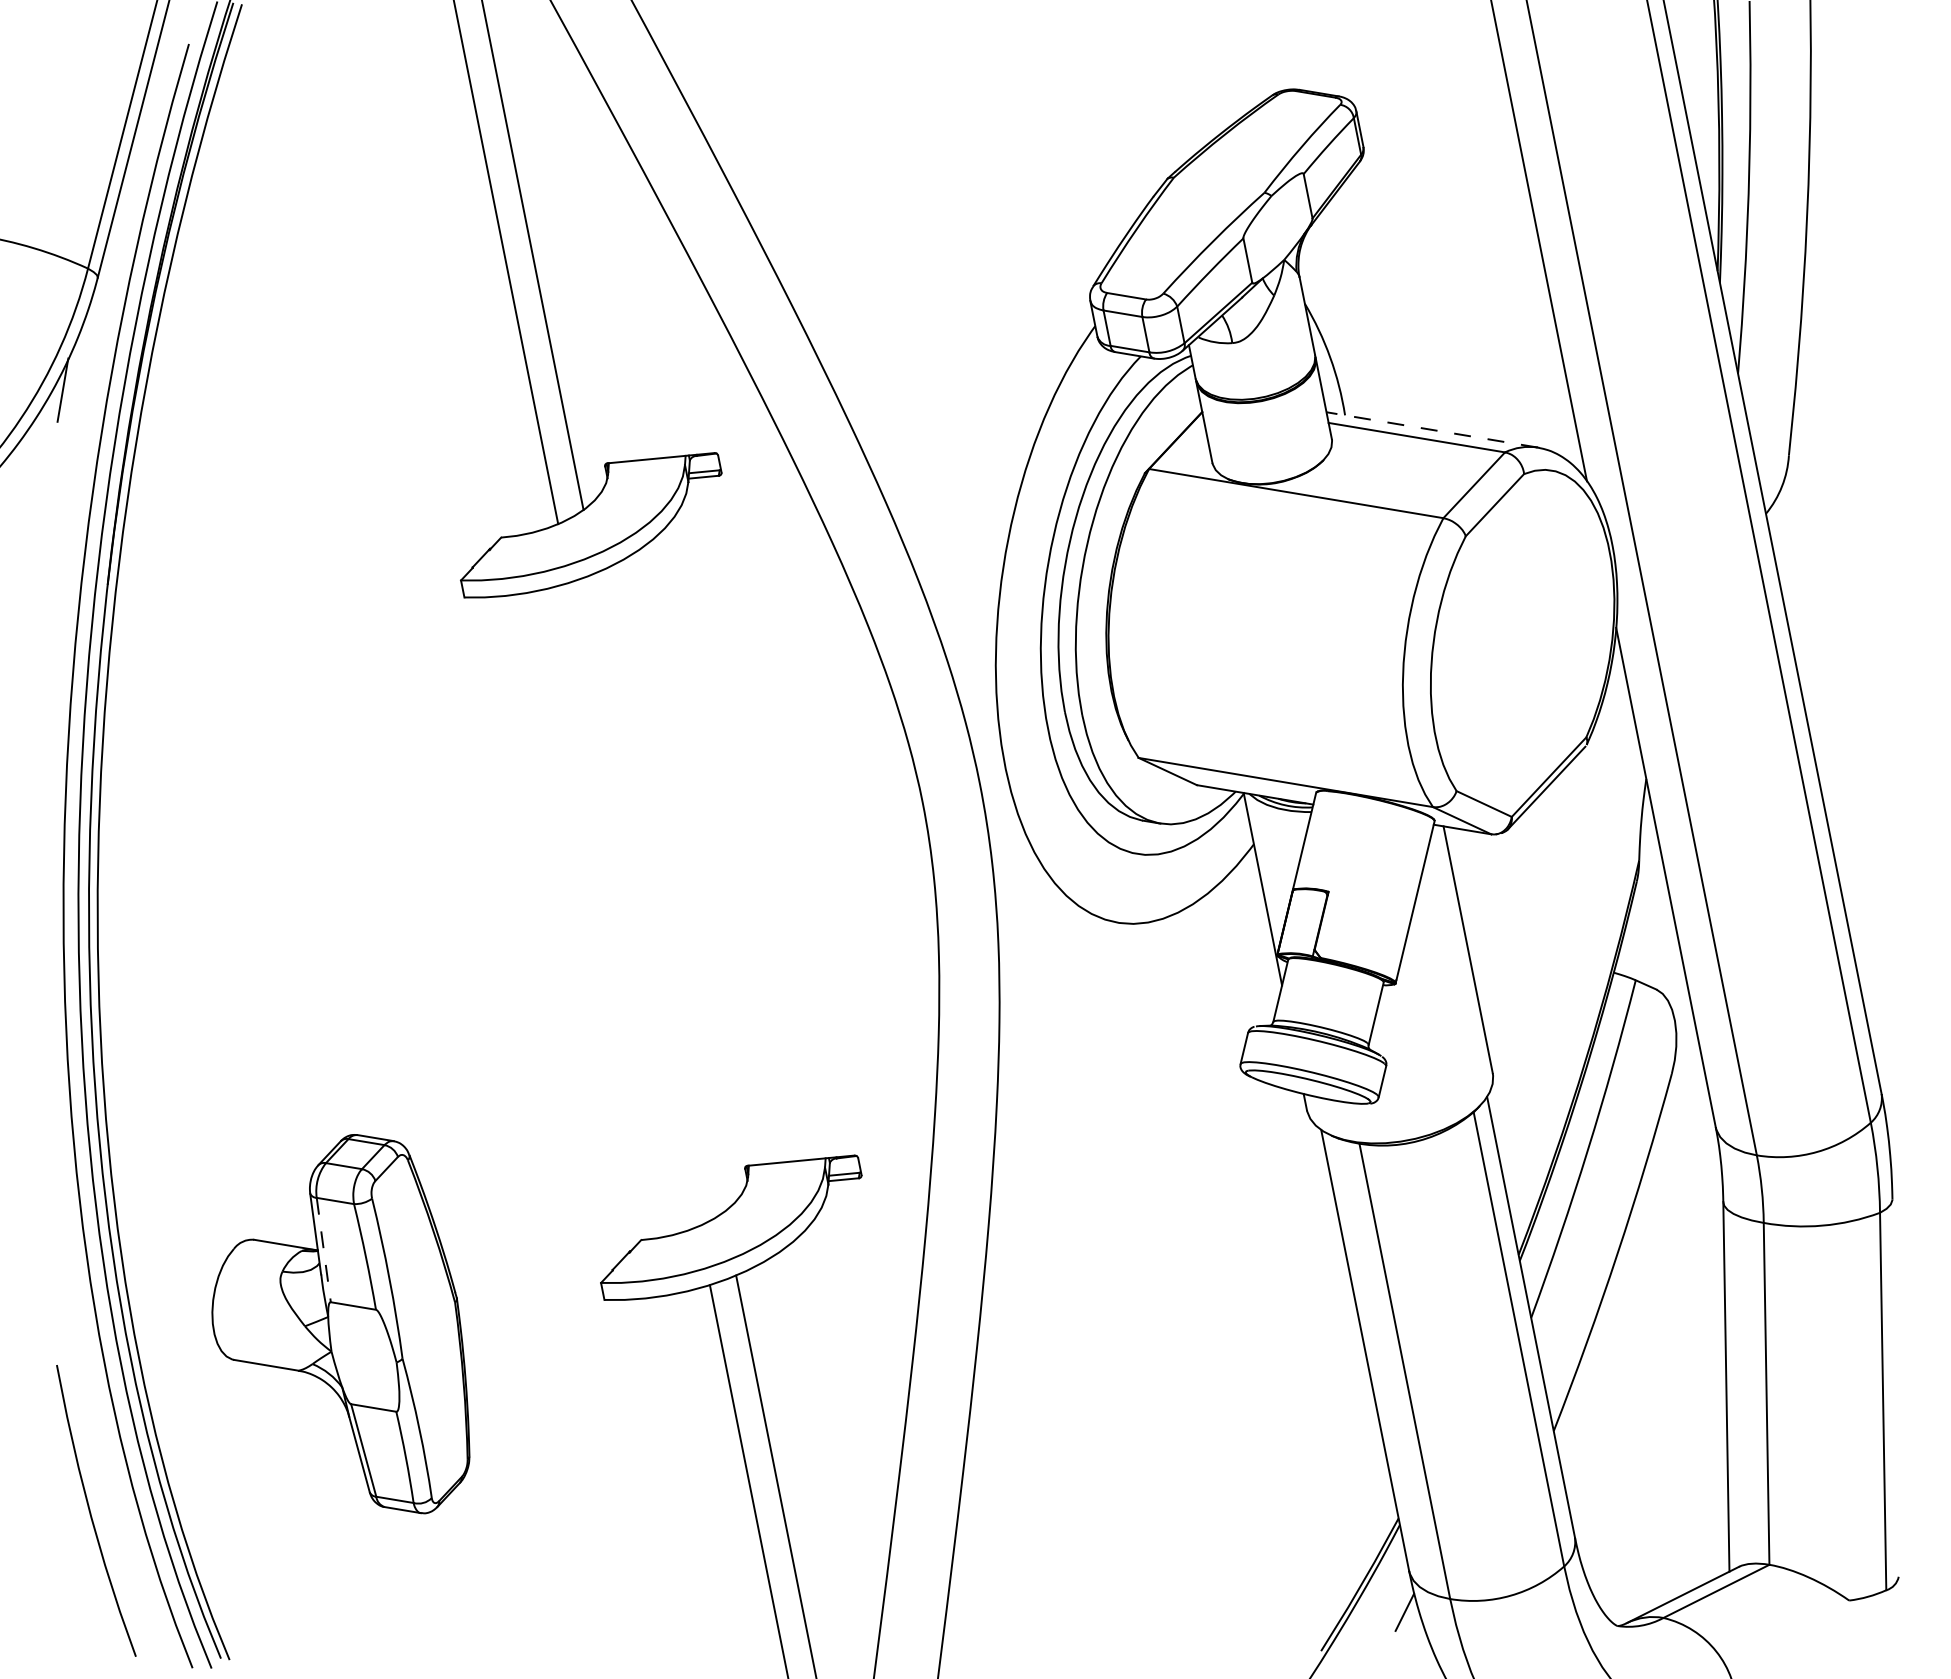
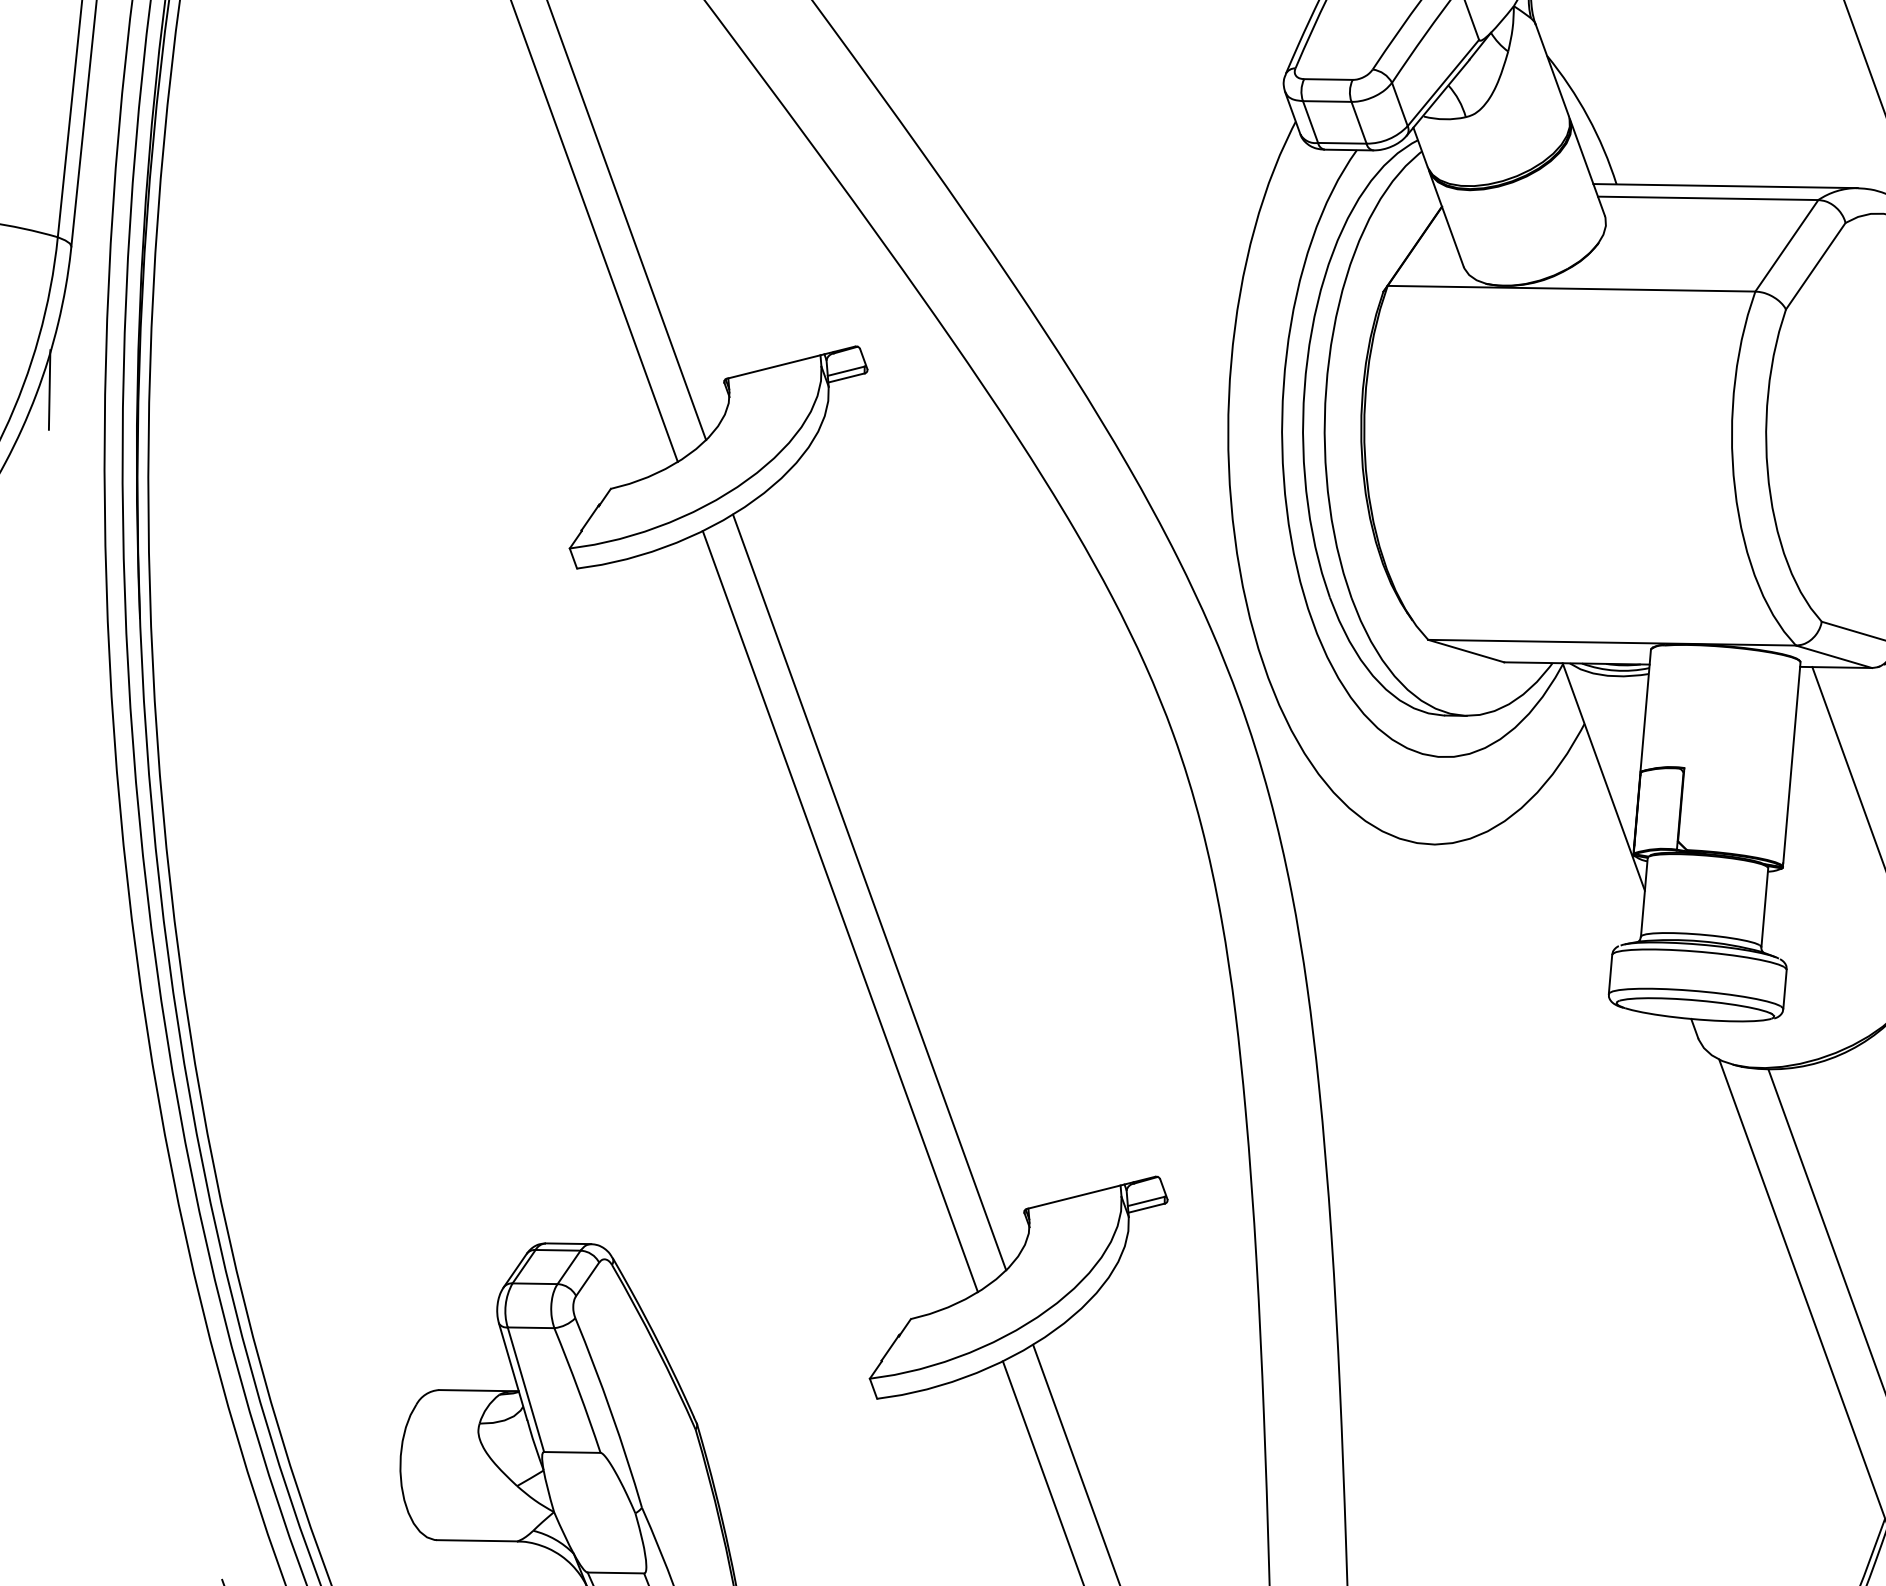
line: (1431, 429) -> (1724, 185), dashed -> solid
line: (659, 892) -> (869, 892), added
line: (633, 904) -> (839, 911), added
line: (323, 1250) -> (525, 1390), dashed -> solid

